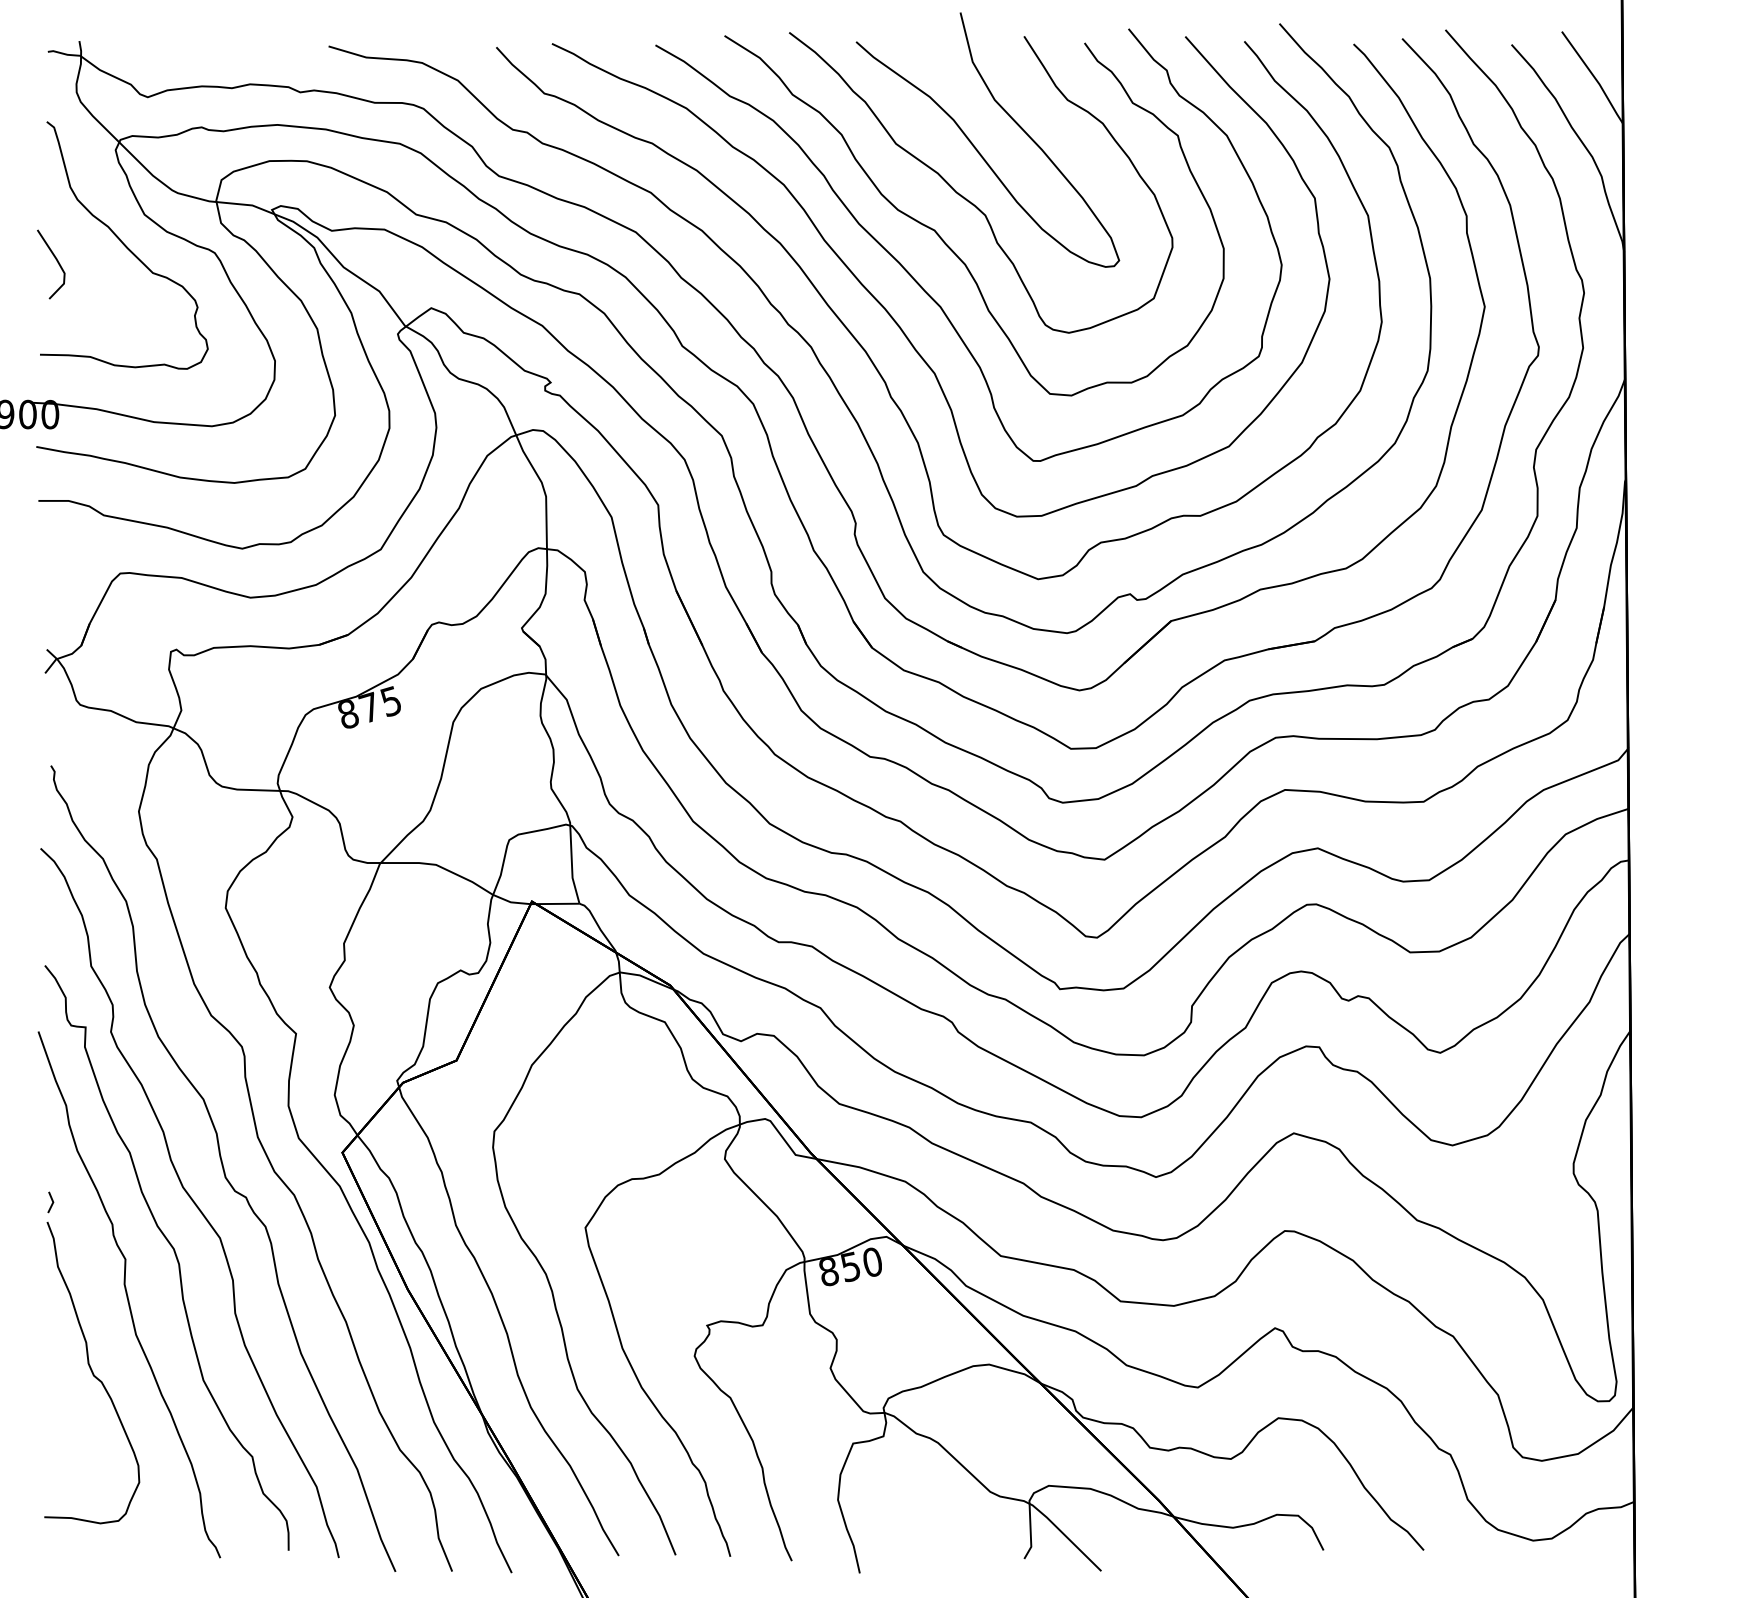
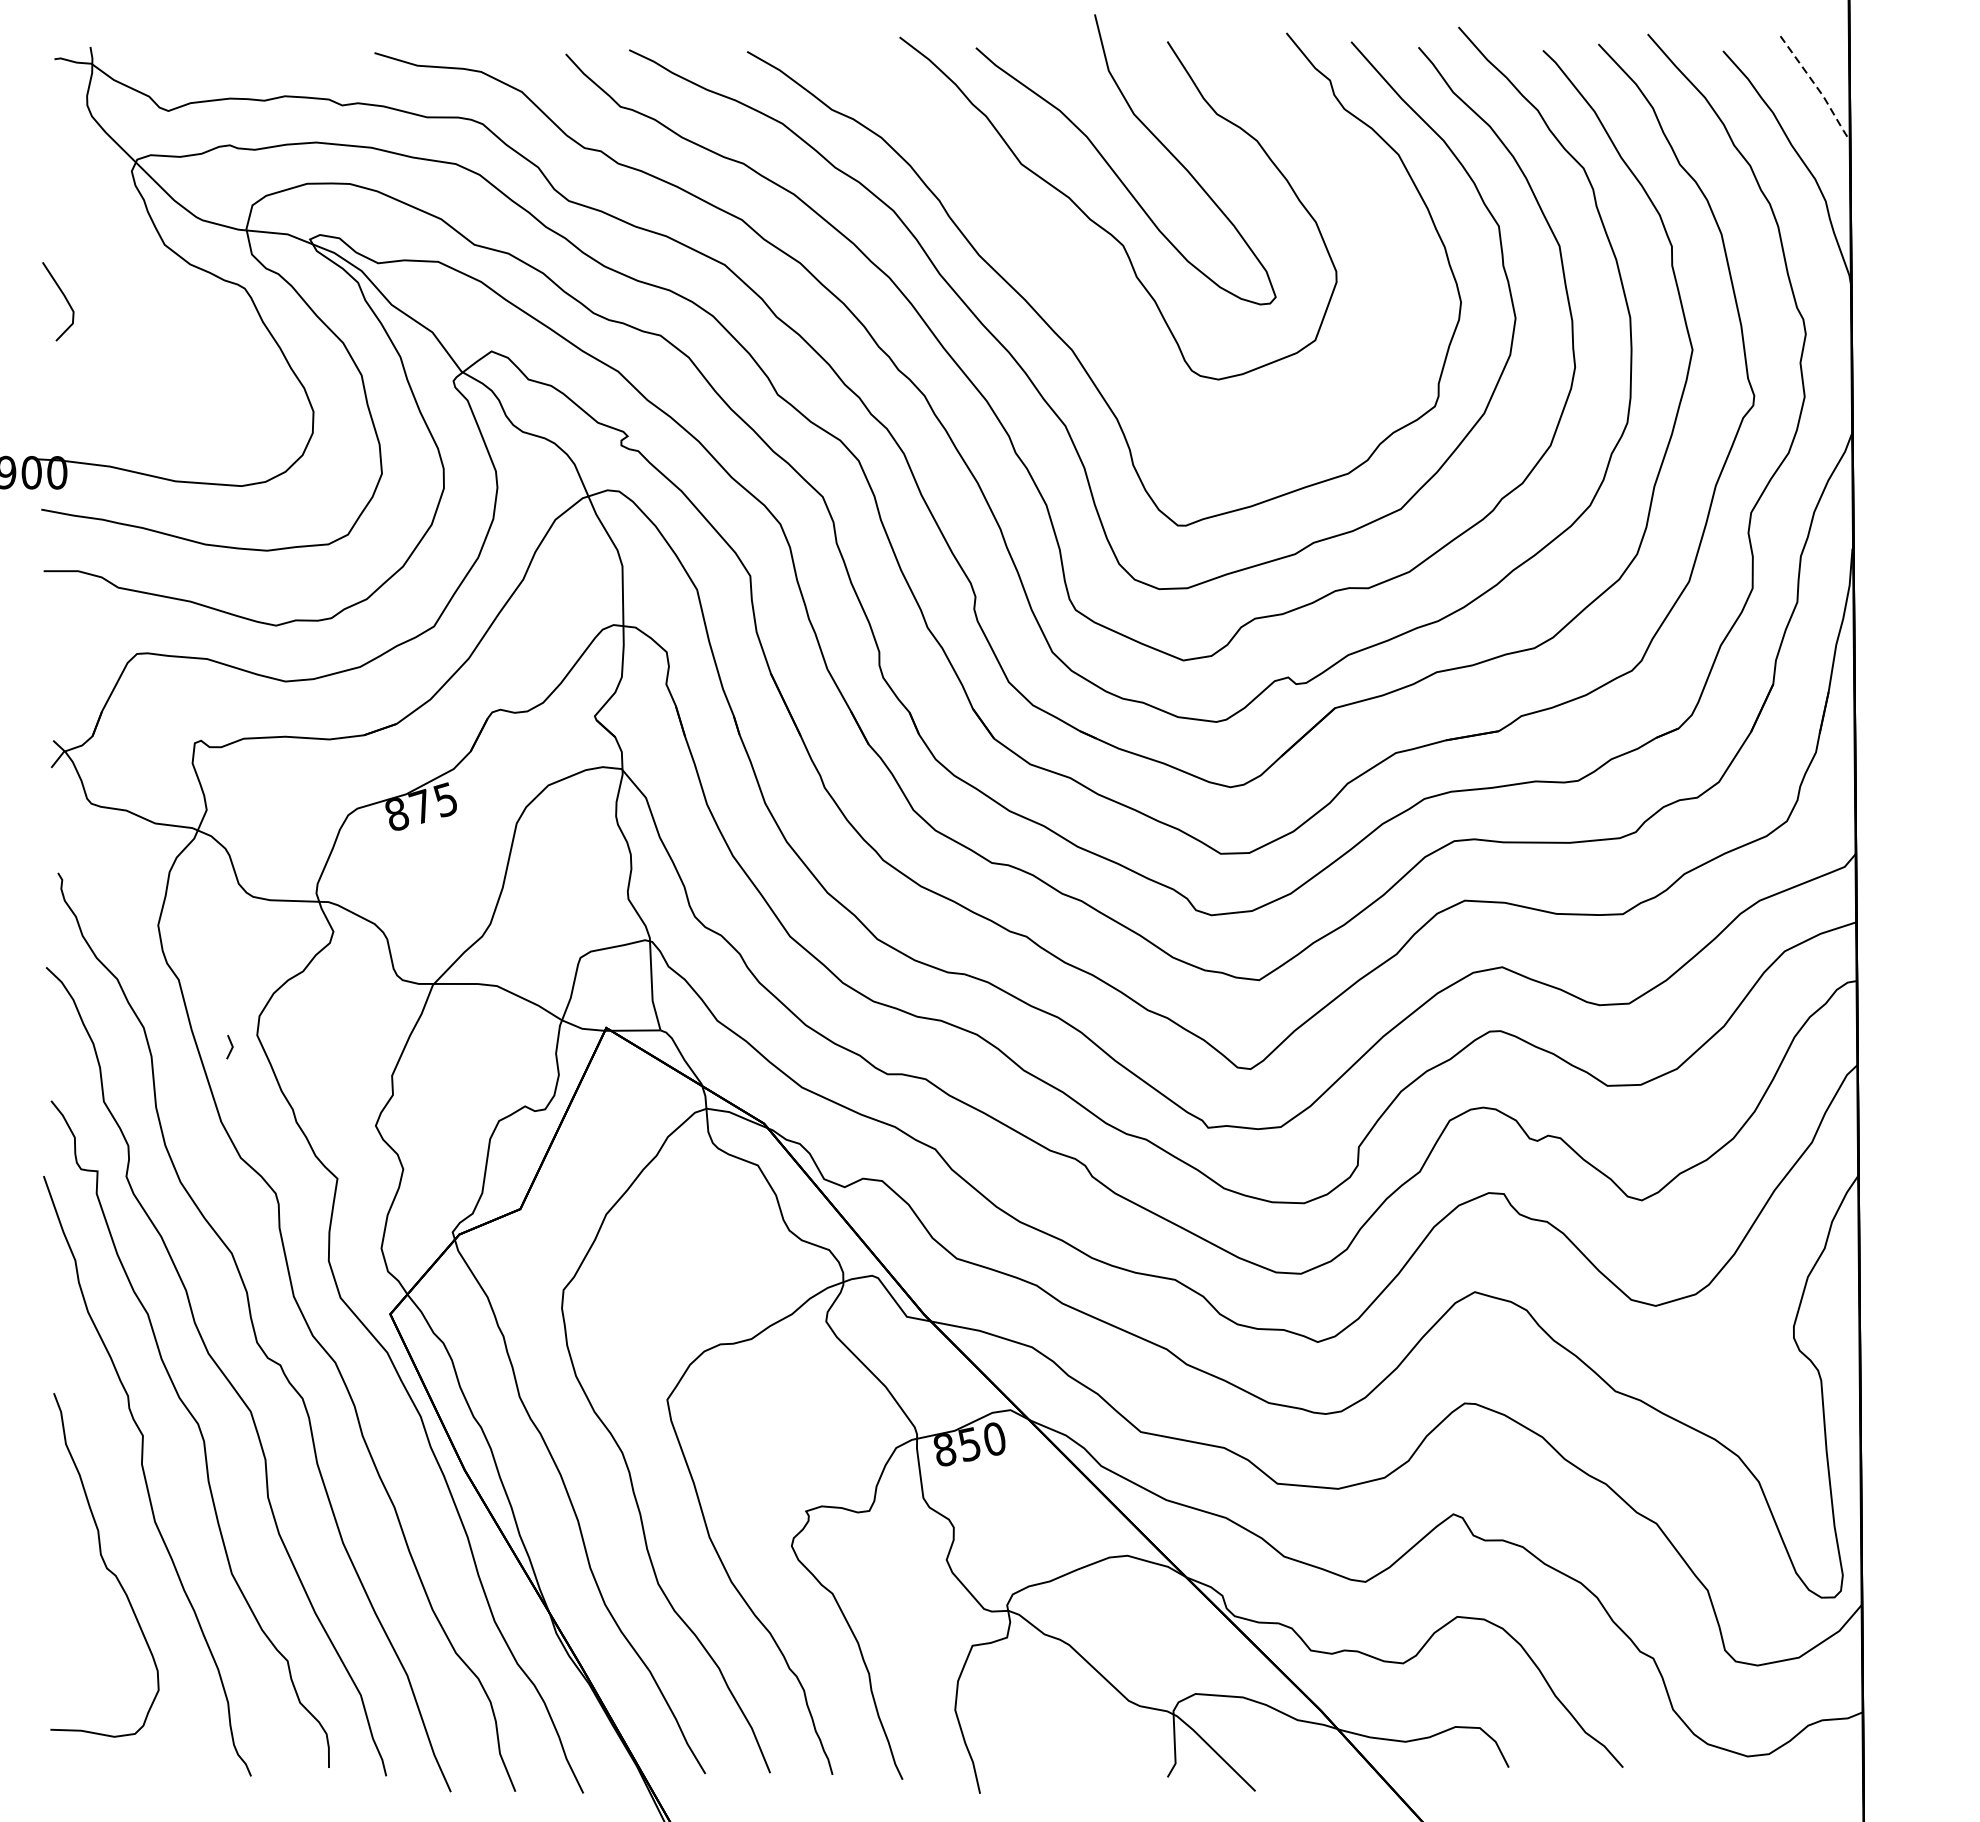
line: (1594, 77) -> (1817, 88), solid -> dashed
curve: (944, 240) -> (1076, 274), removed
curve: (124, 245) -> (141, 280), removed
line: (51, 1203) -> (230, 1048), moved

